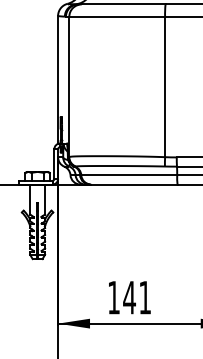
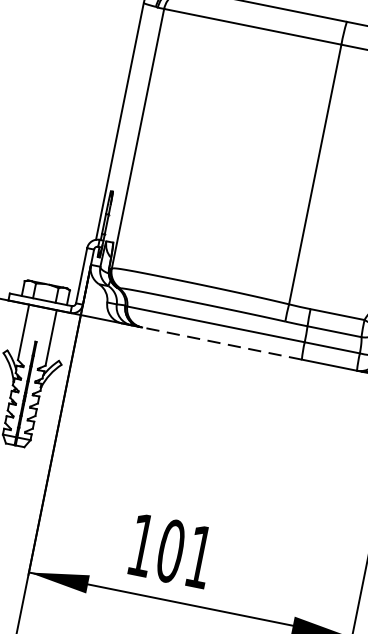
line: (133, 184) -> (220, 343), solid -> dashed
text: (129, 297) -> (170, 550), 141 -> 101

